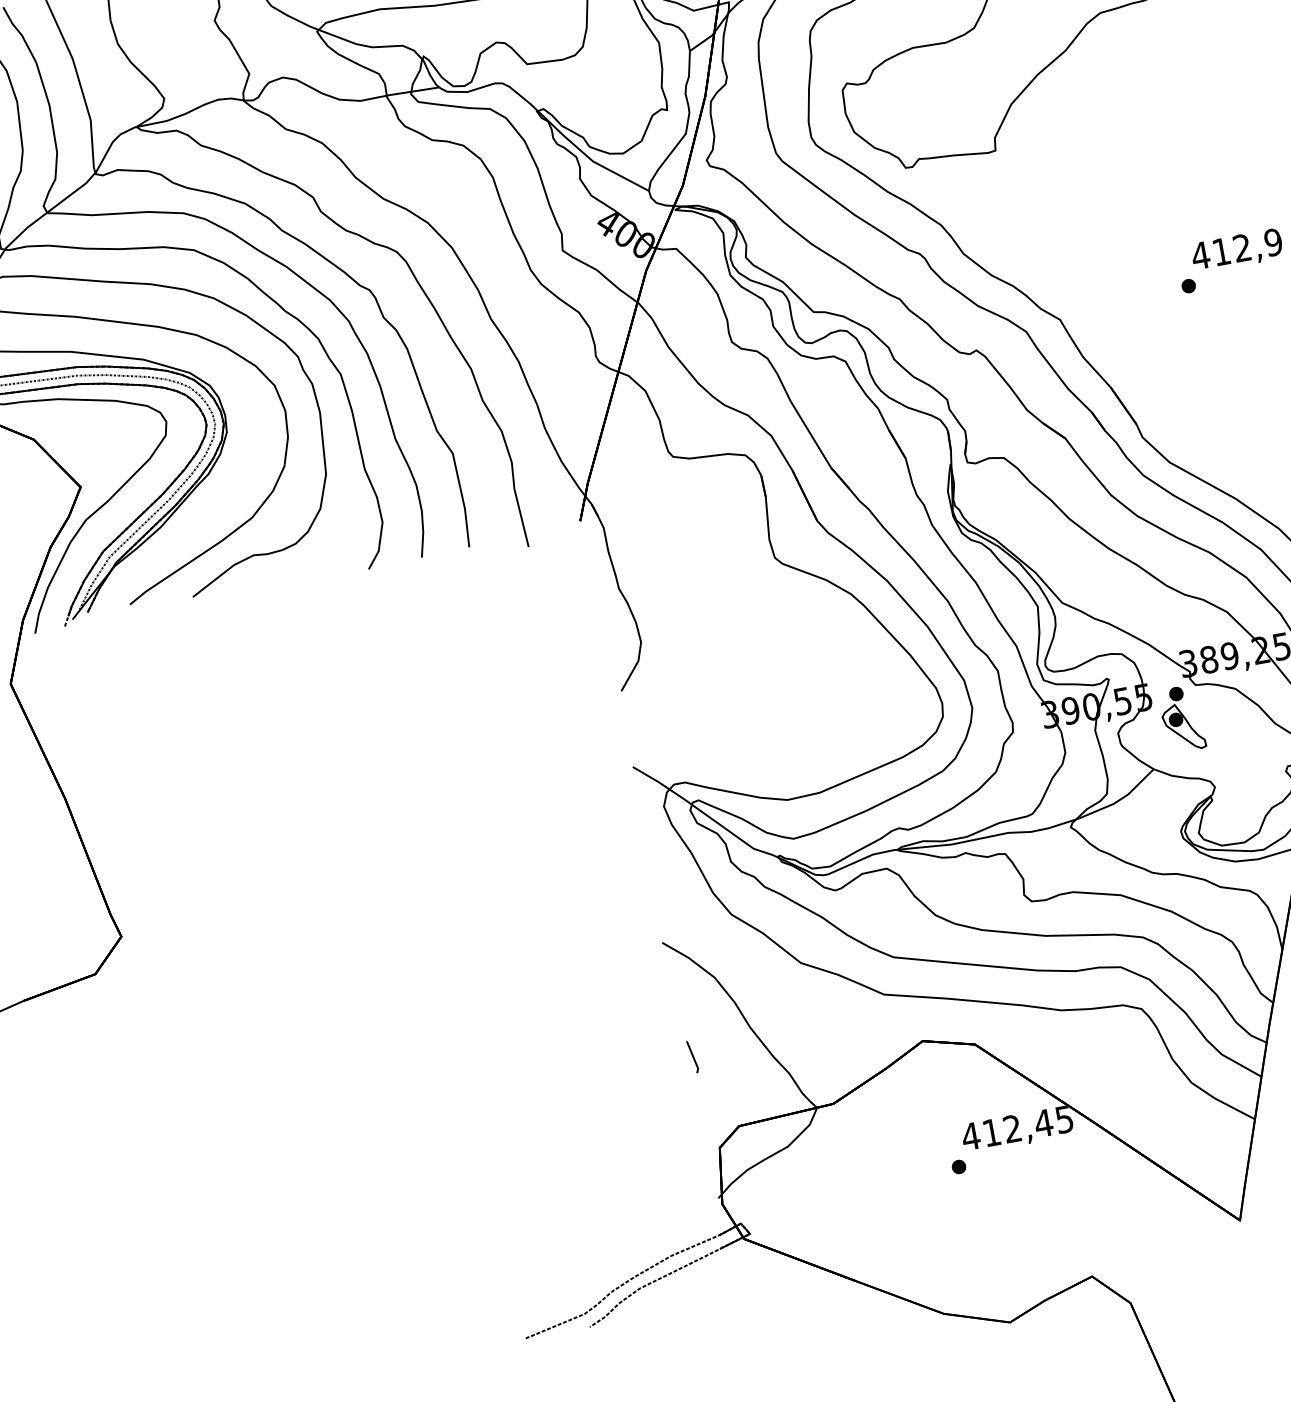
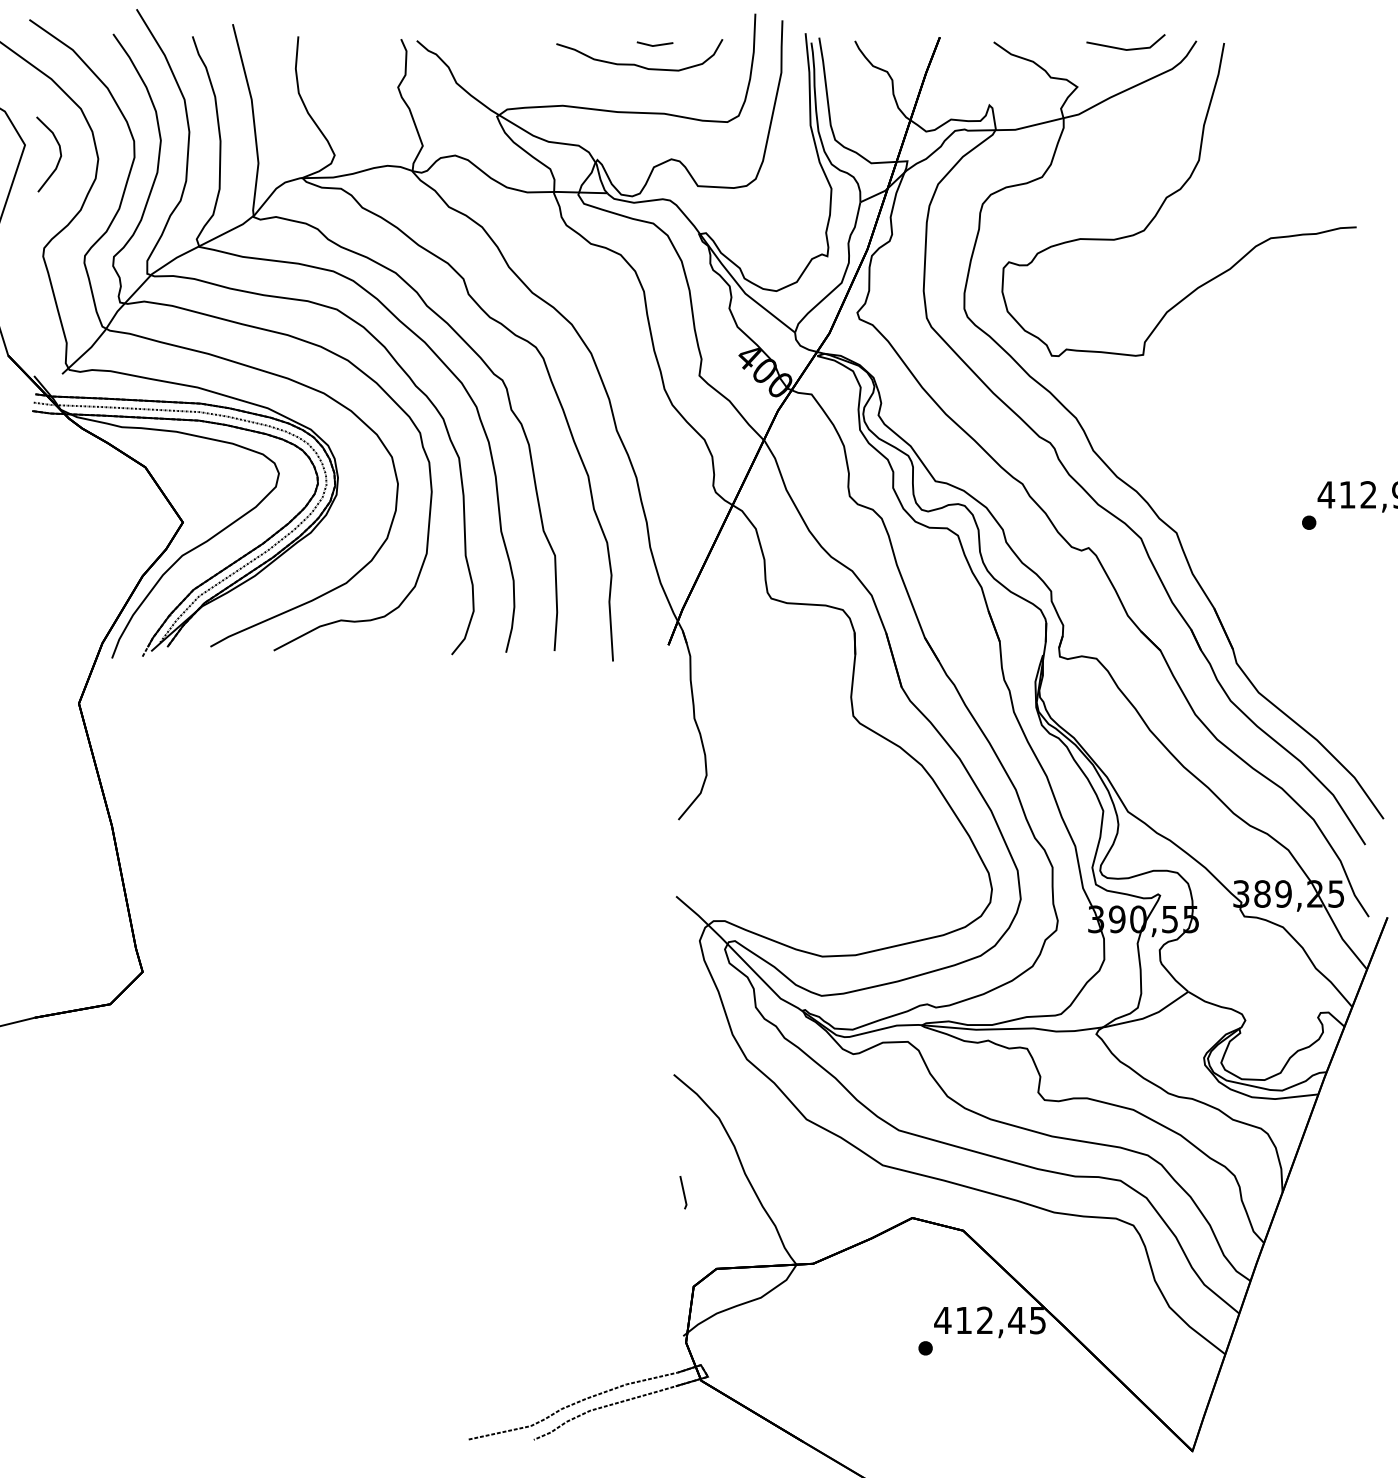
part: (1182, 718) -> (1225, 947), removed

